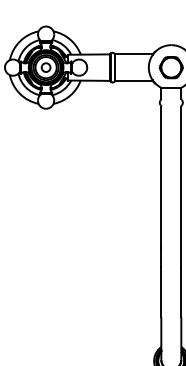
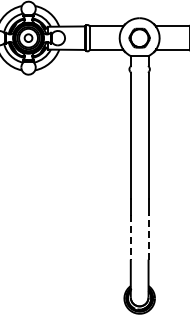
line: (181, 291) -> (148, 236), solid -> dashed
line: (160, 292) -> (130, 237), solid -> dashed

